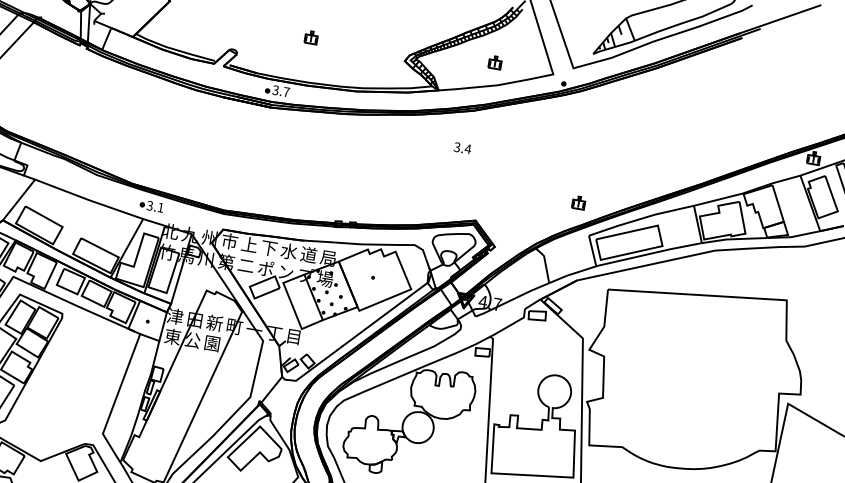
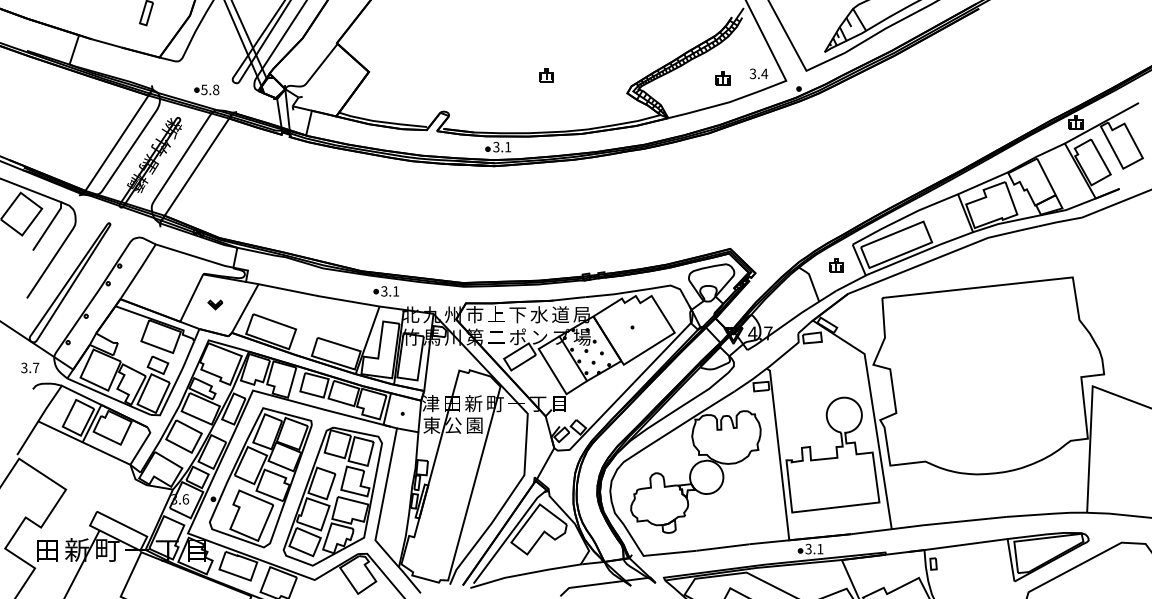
part: (311, 37) -> (546, 75), moved
text: (286, 92) -> (508, 147), 3.7 -> 3.1
text: (462, 147) -> (758, 73), moved
part: (579, 202) -> (836, 265), moved
part: (70, 386) -> (332, 496), added

